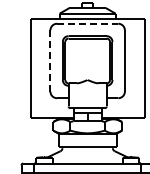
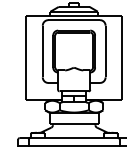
line: (87, 23) -> (74, 19), dashed -> solid
line: (50, 60) -> (42, 51), dashed -> solid

